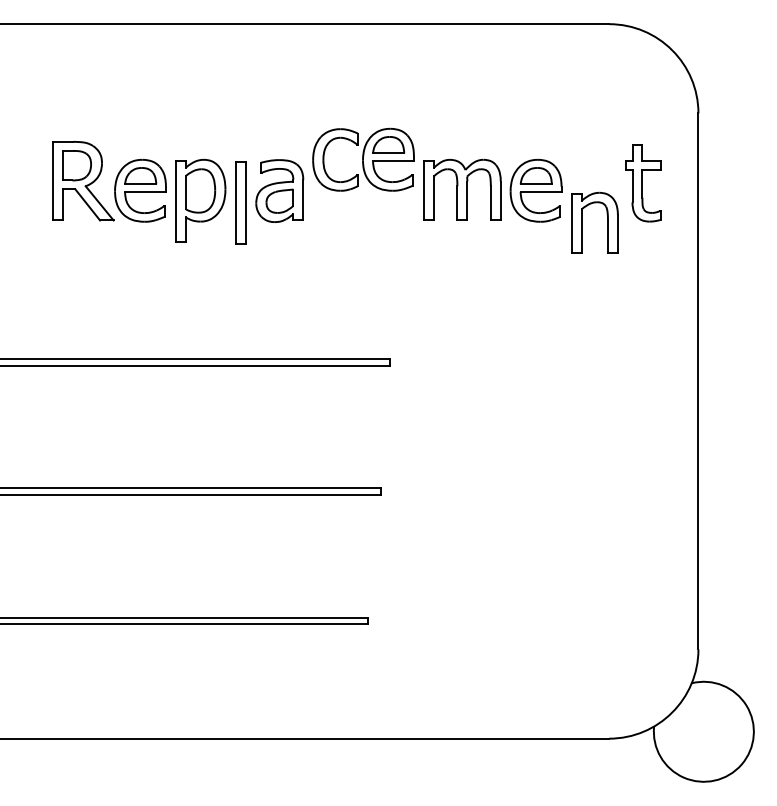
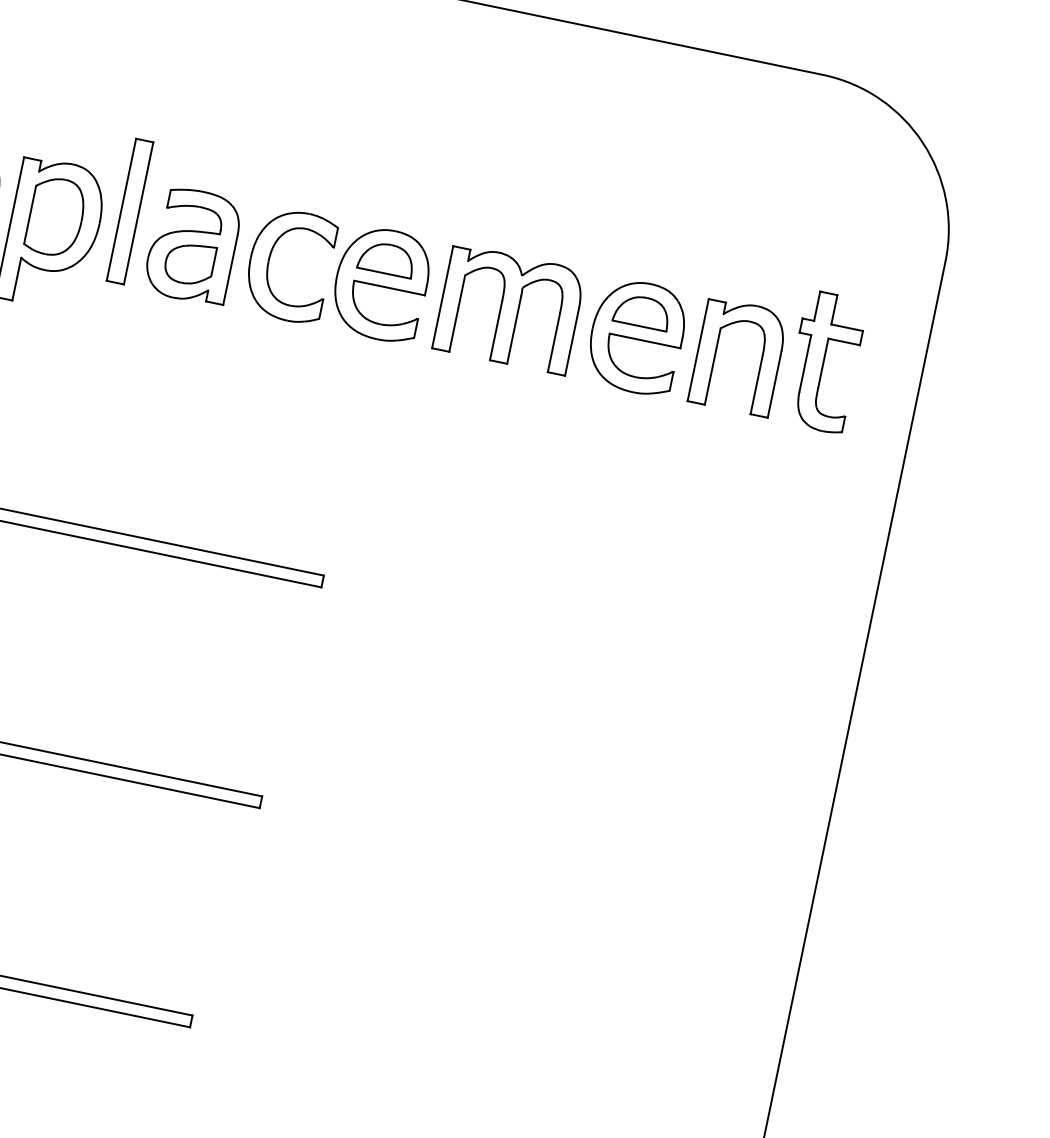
part: (363, 159) -> (338, 274), moved
part: (240, 202) -> (129, 209), moved
part: (582, 222) -> (717, 351), moved

